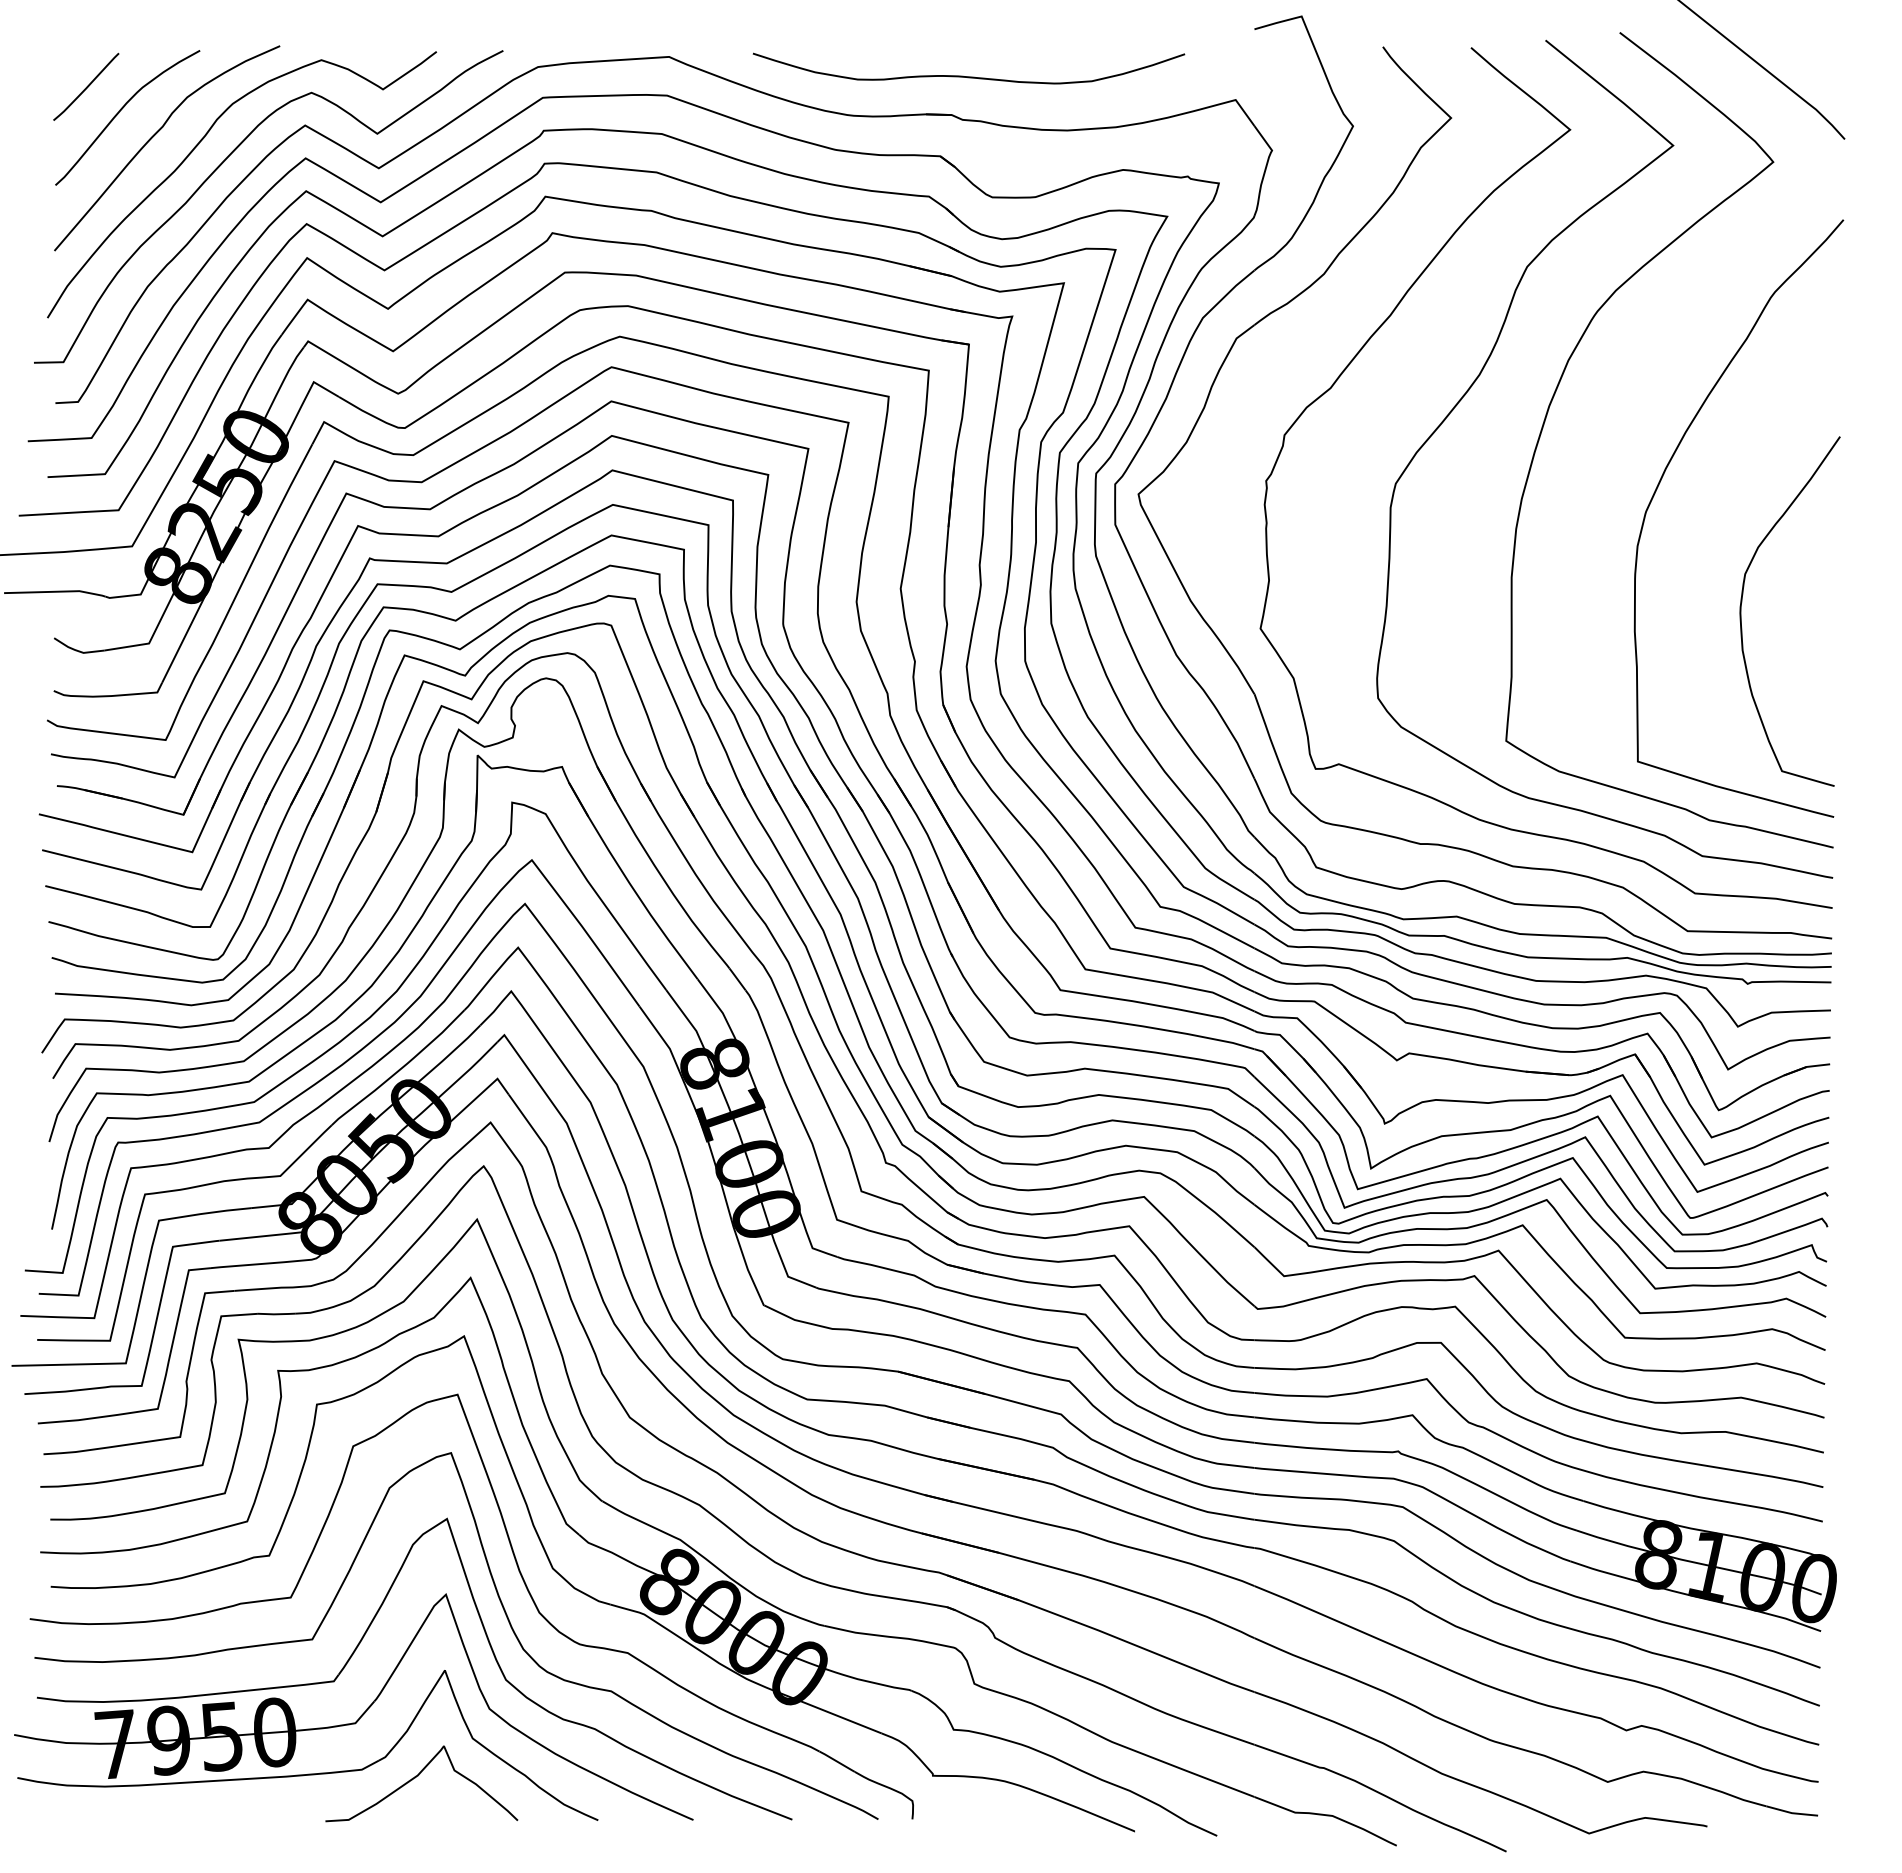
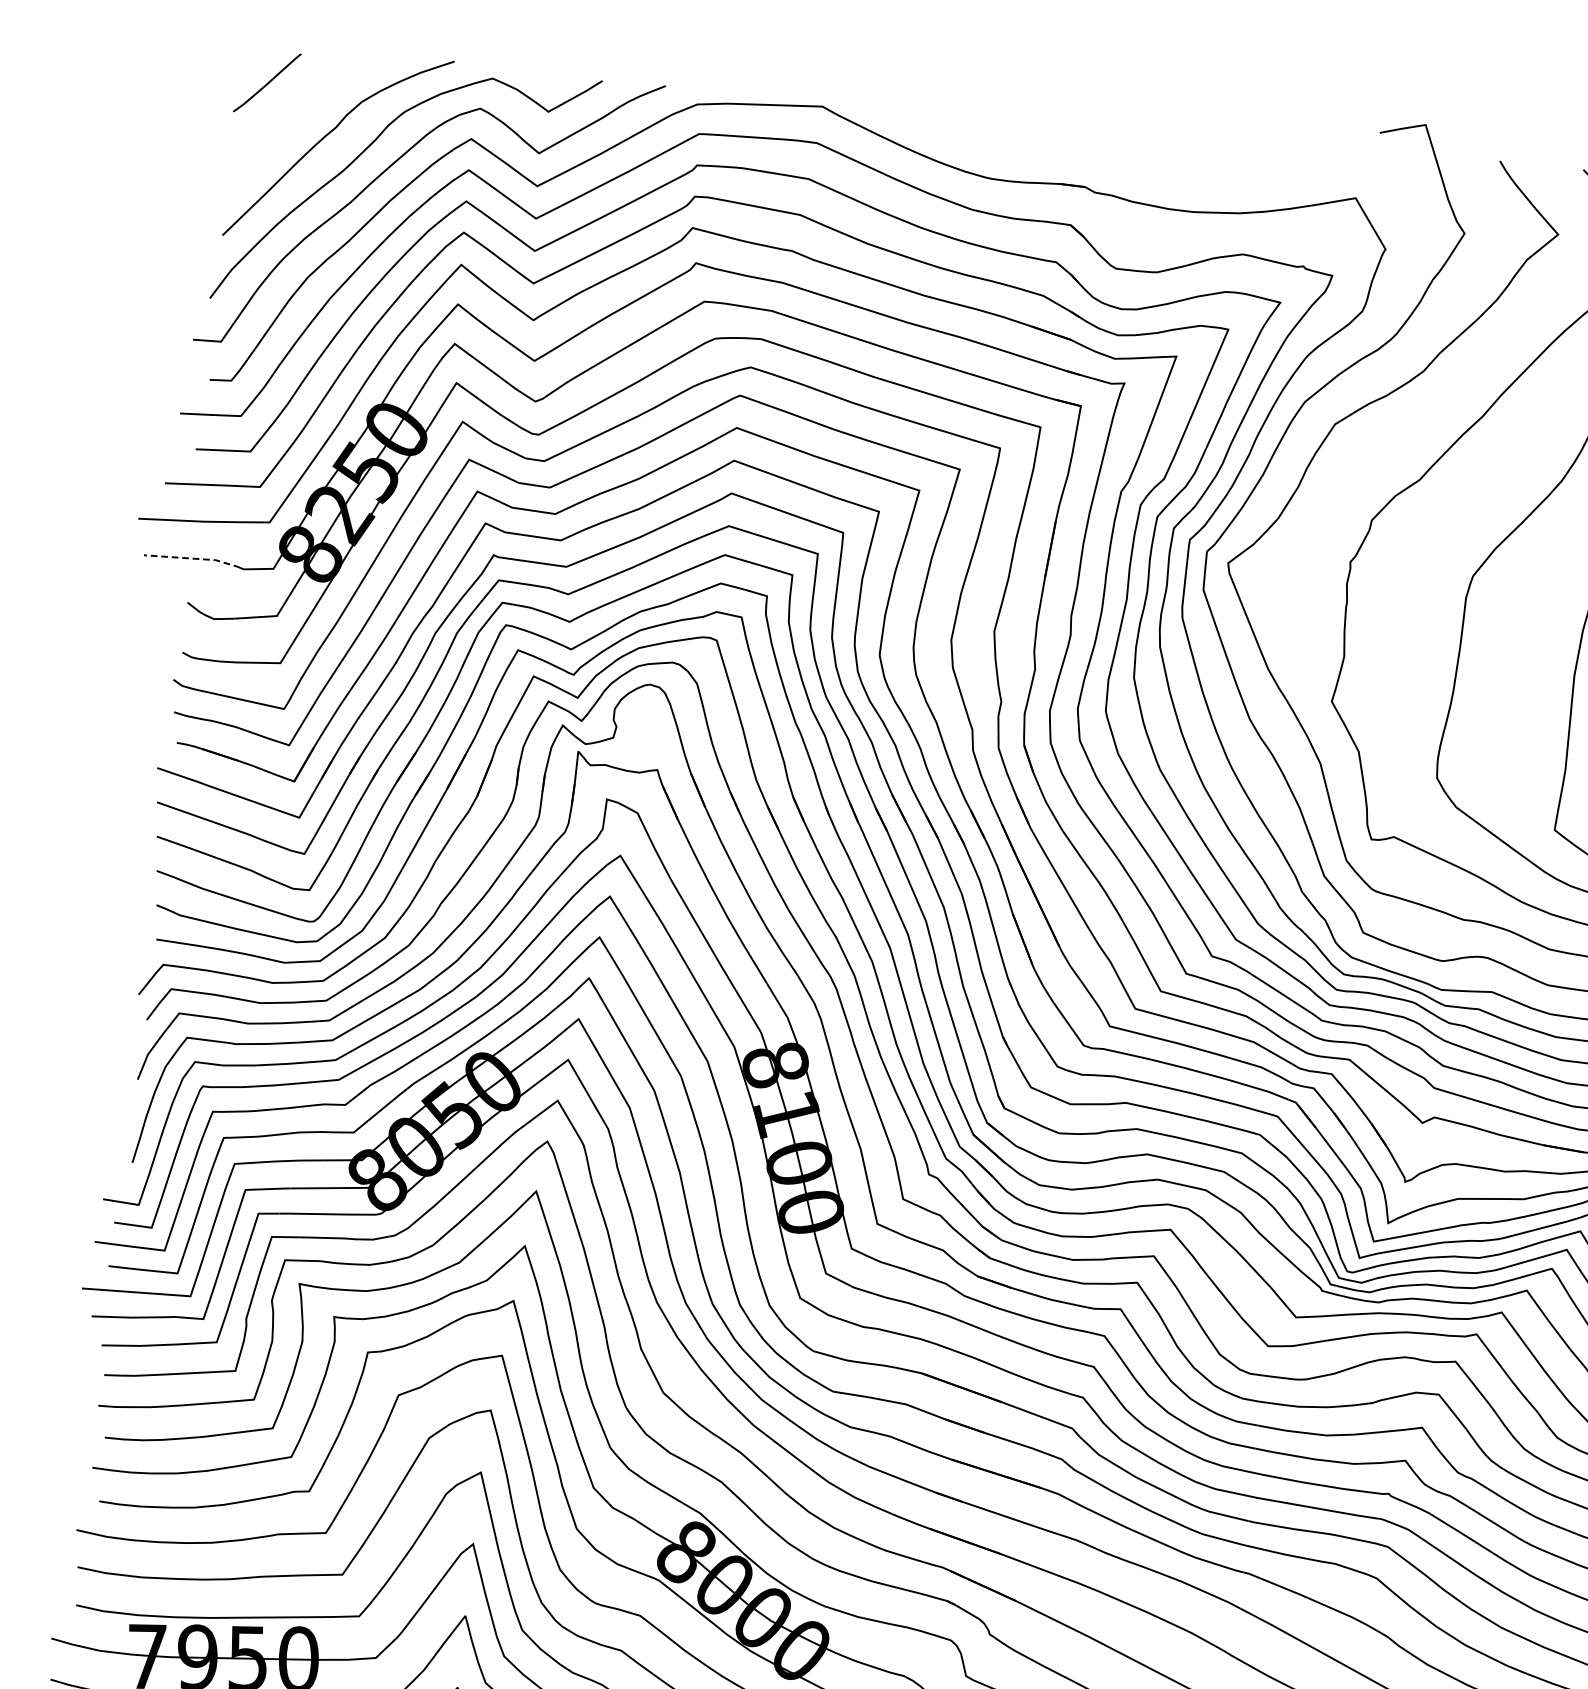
curve: (968, 76) -> (1104, 152), removed
curve: (121, 110) -> (298, 108), removed
line: (56, 591) -> (193, 558), solid -> dashed

